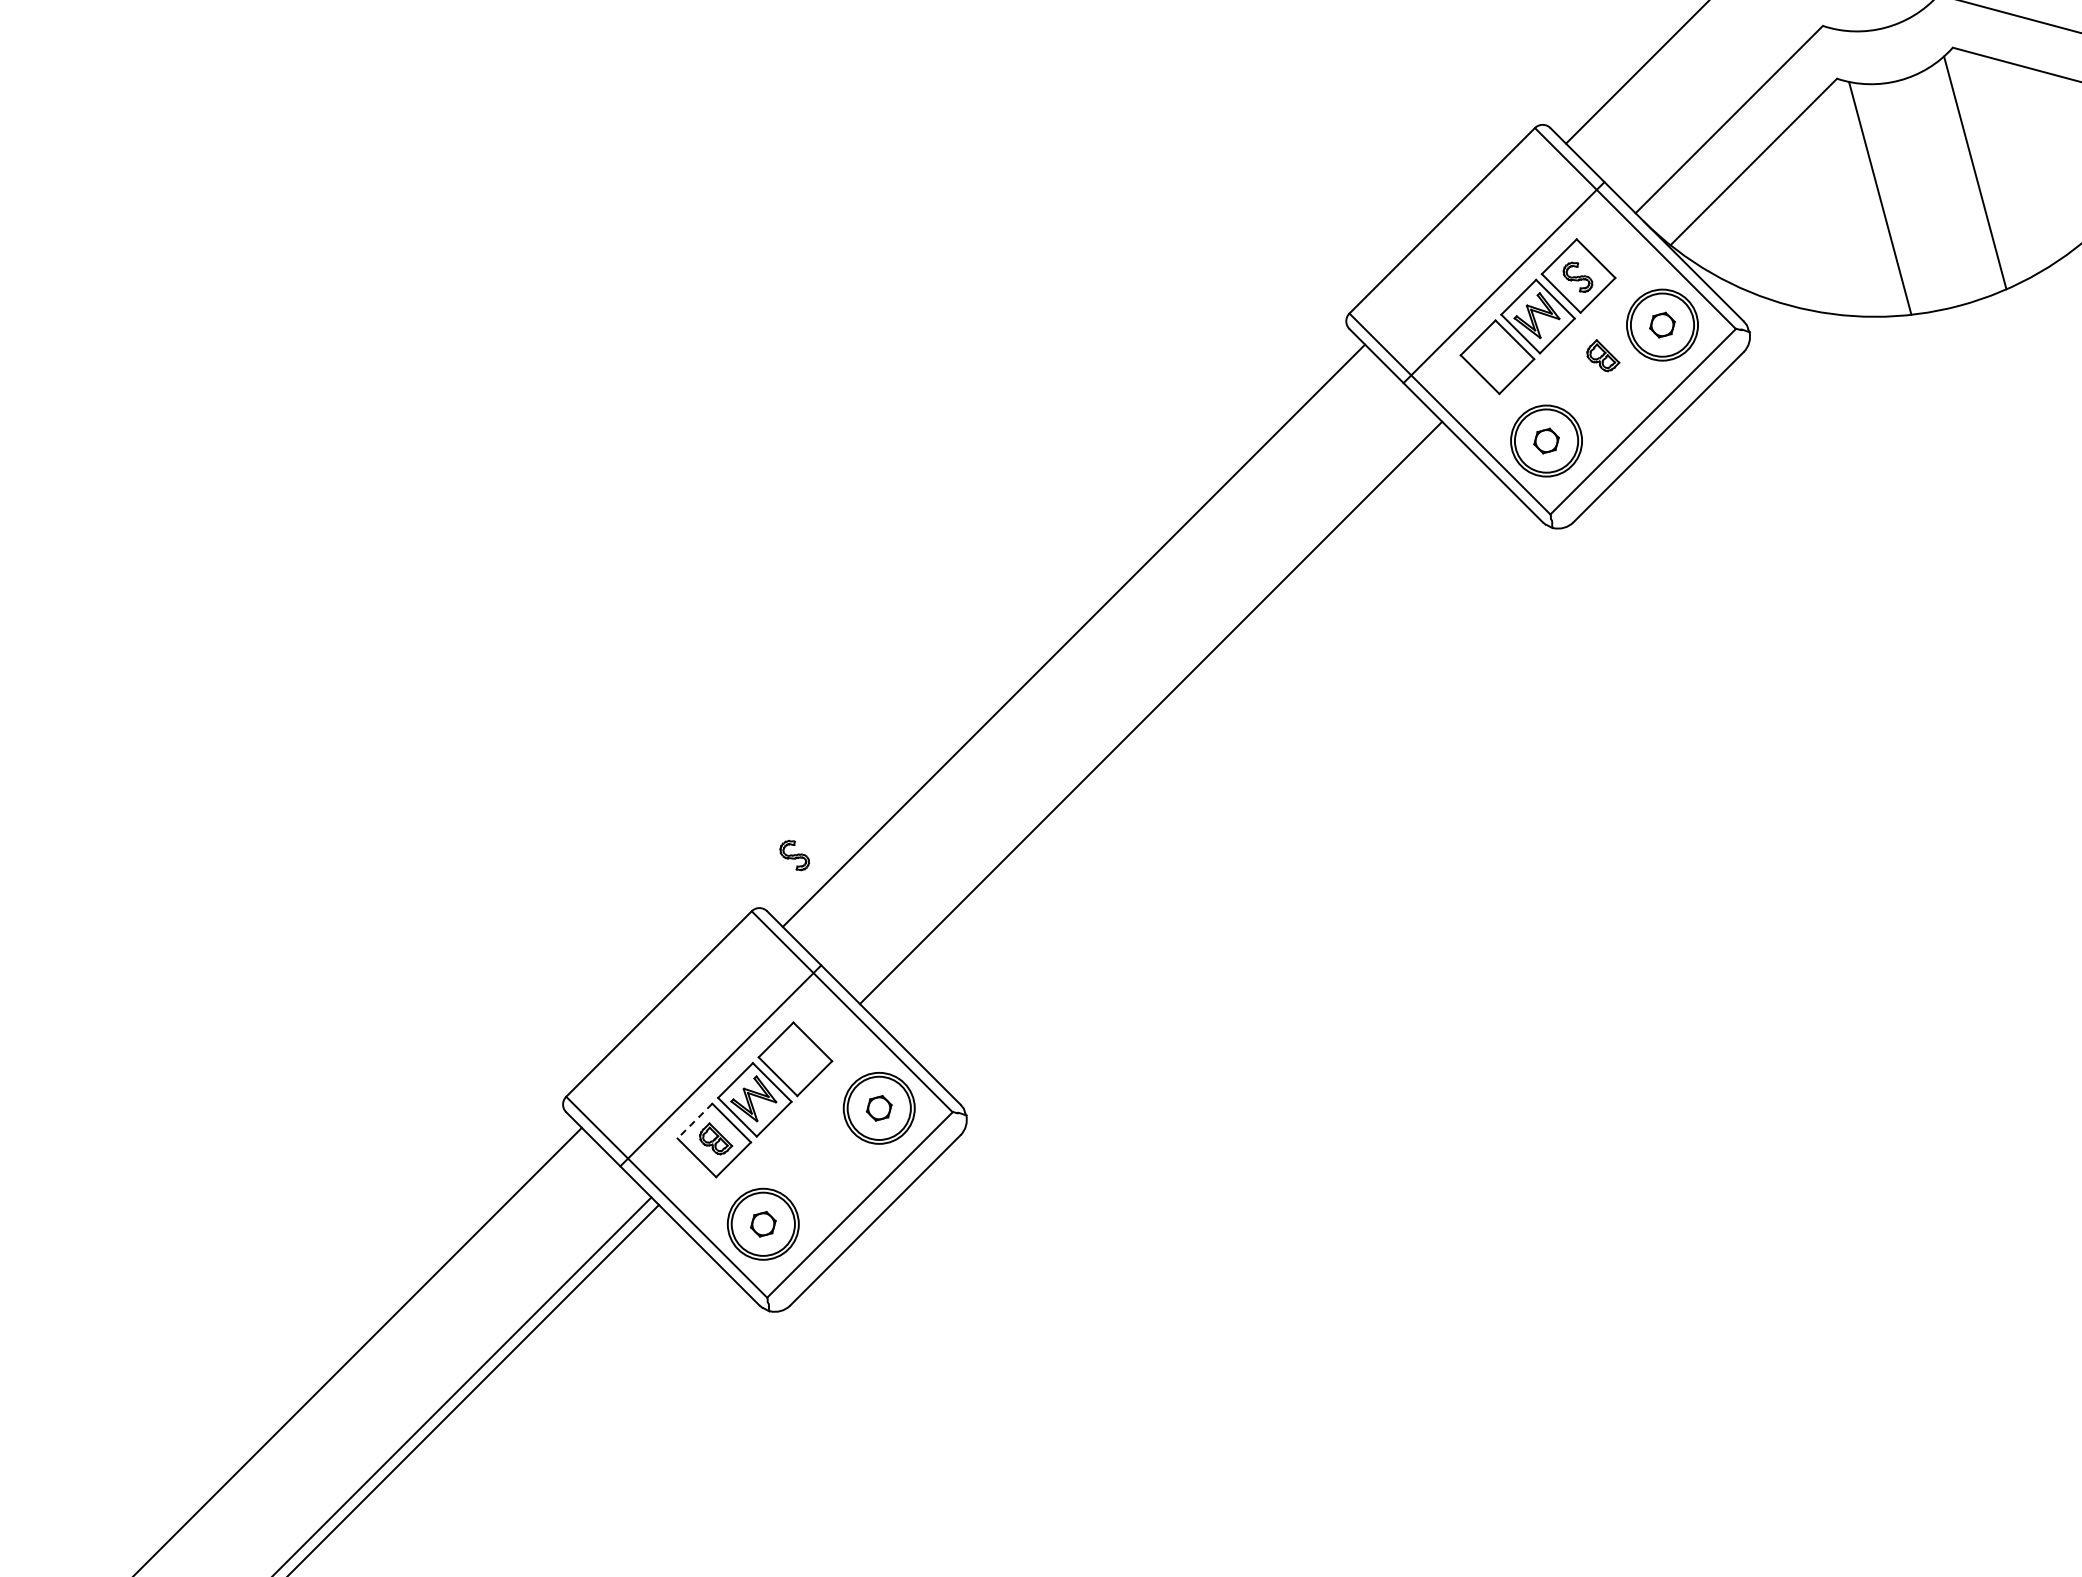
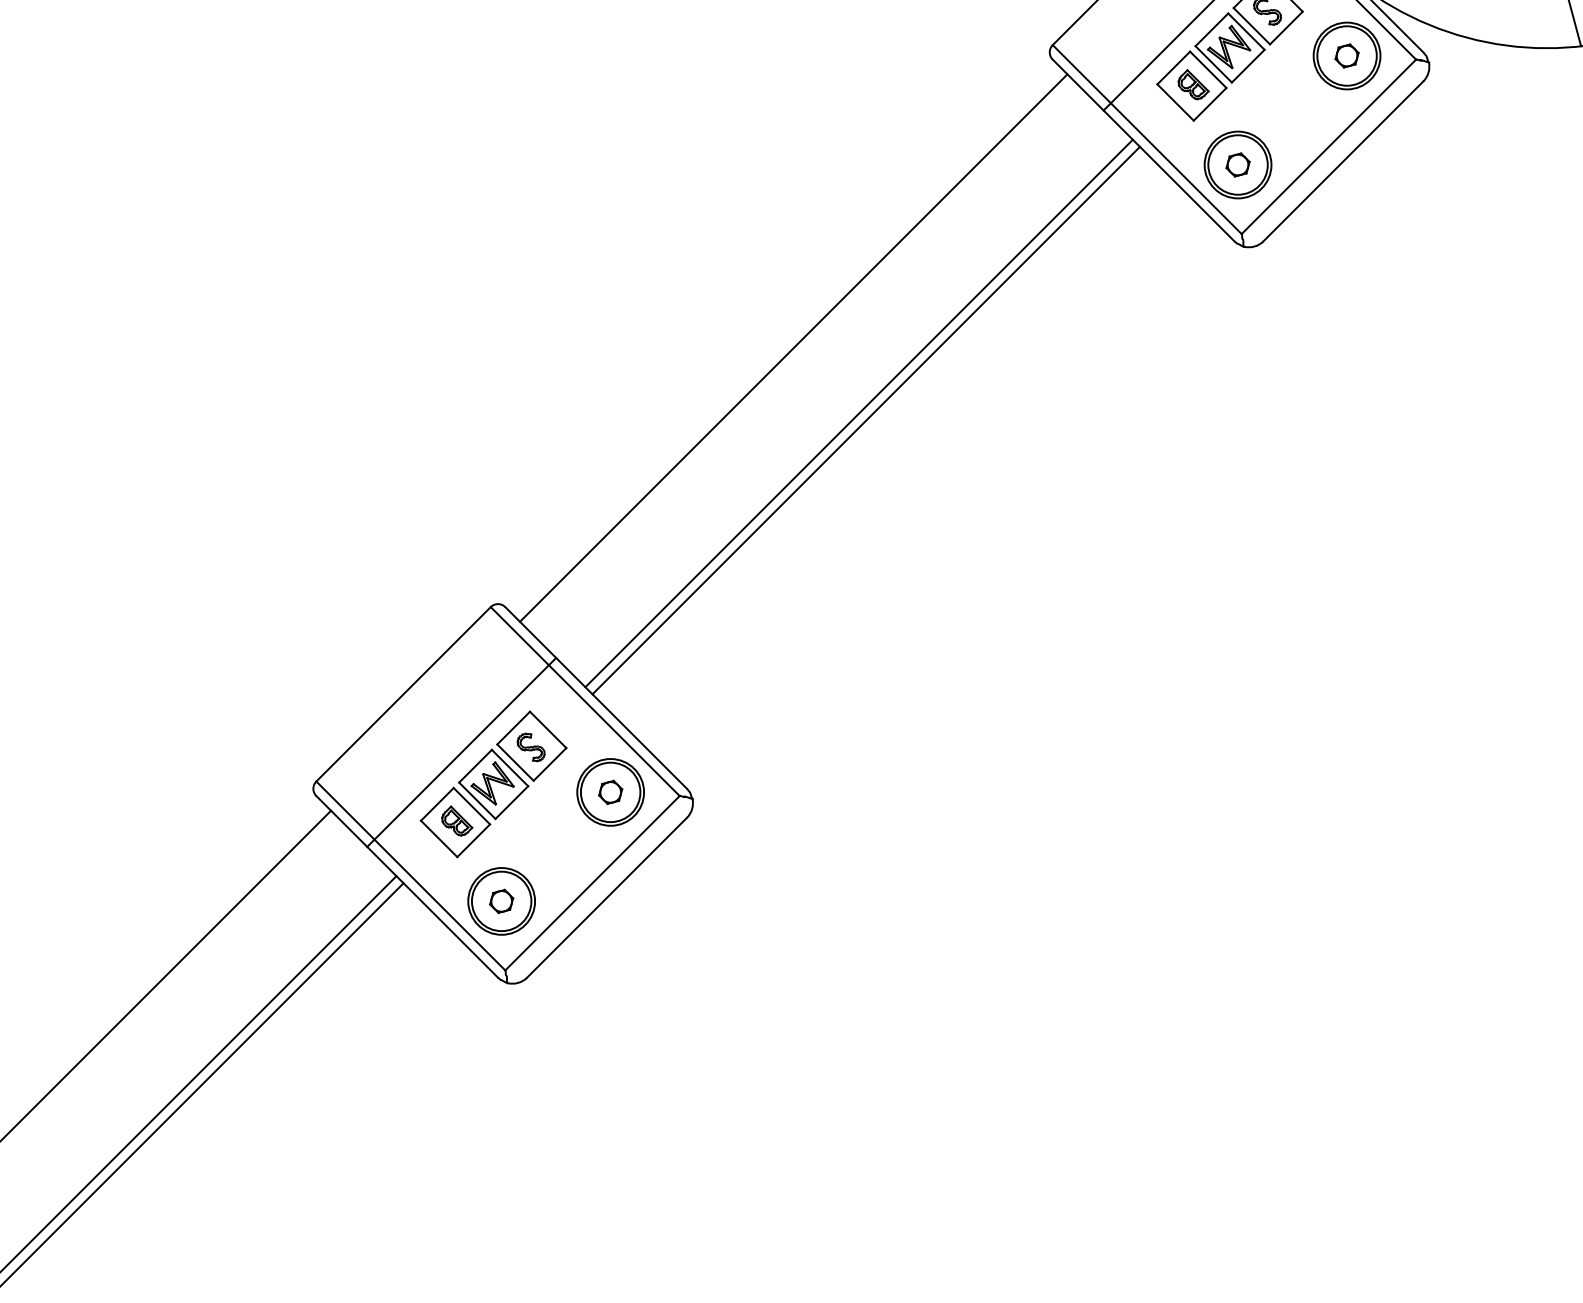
part: (1603, 355) -> (1193, 84), moved
line: (1143, 705) -> (859, 413), added
part: (794, 855) -> (530, 747), moved
line: (694, 1121) -> (436, 804), dashed -> solid

